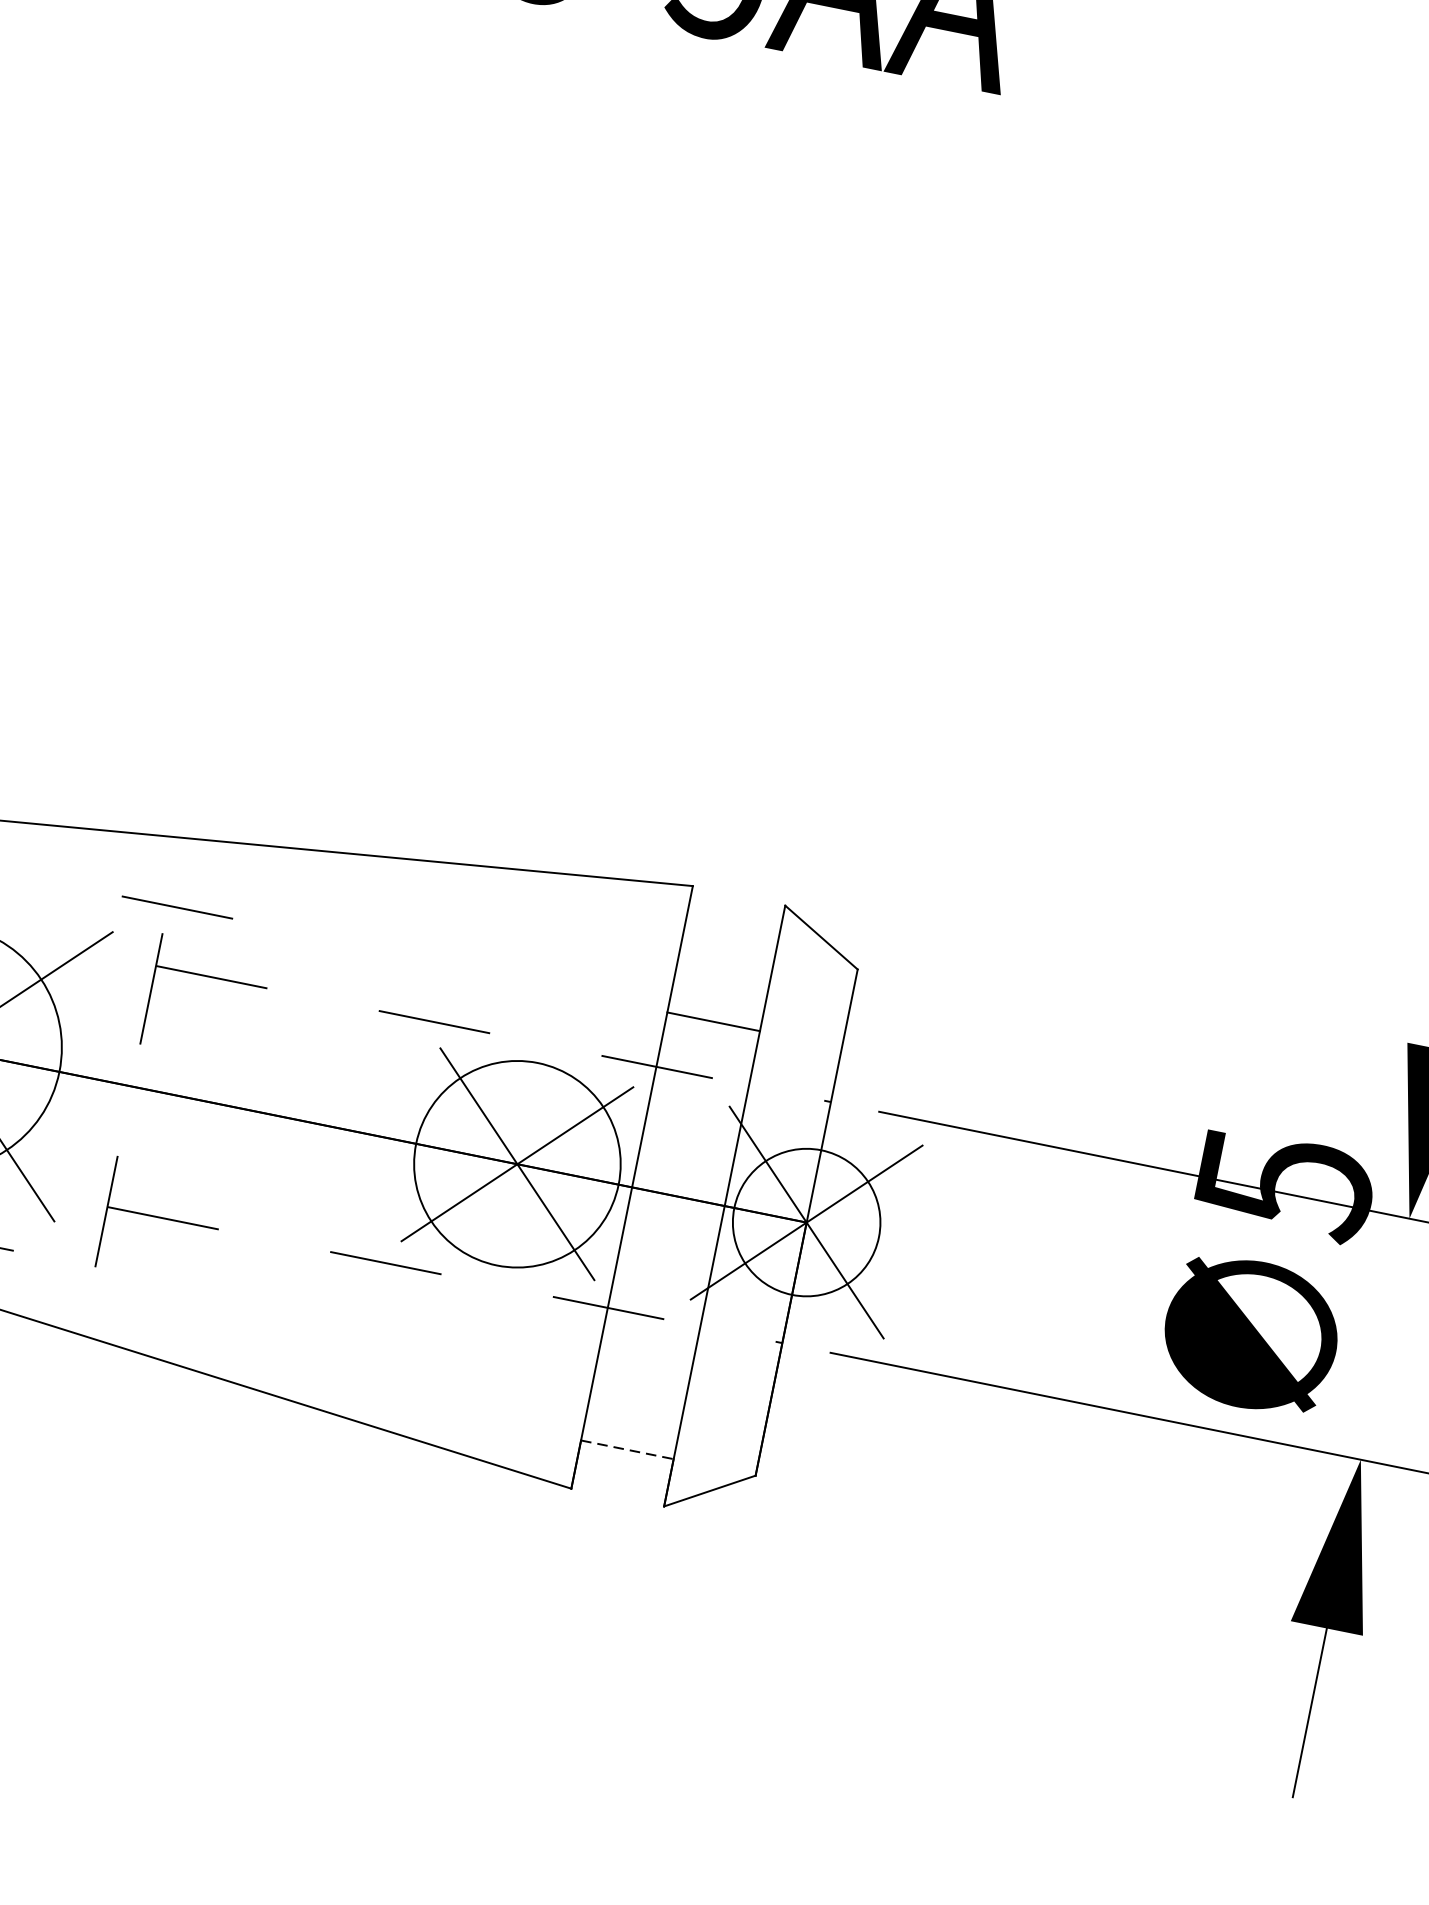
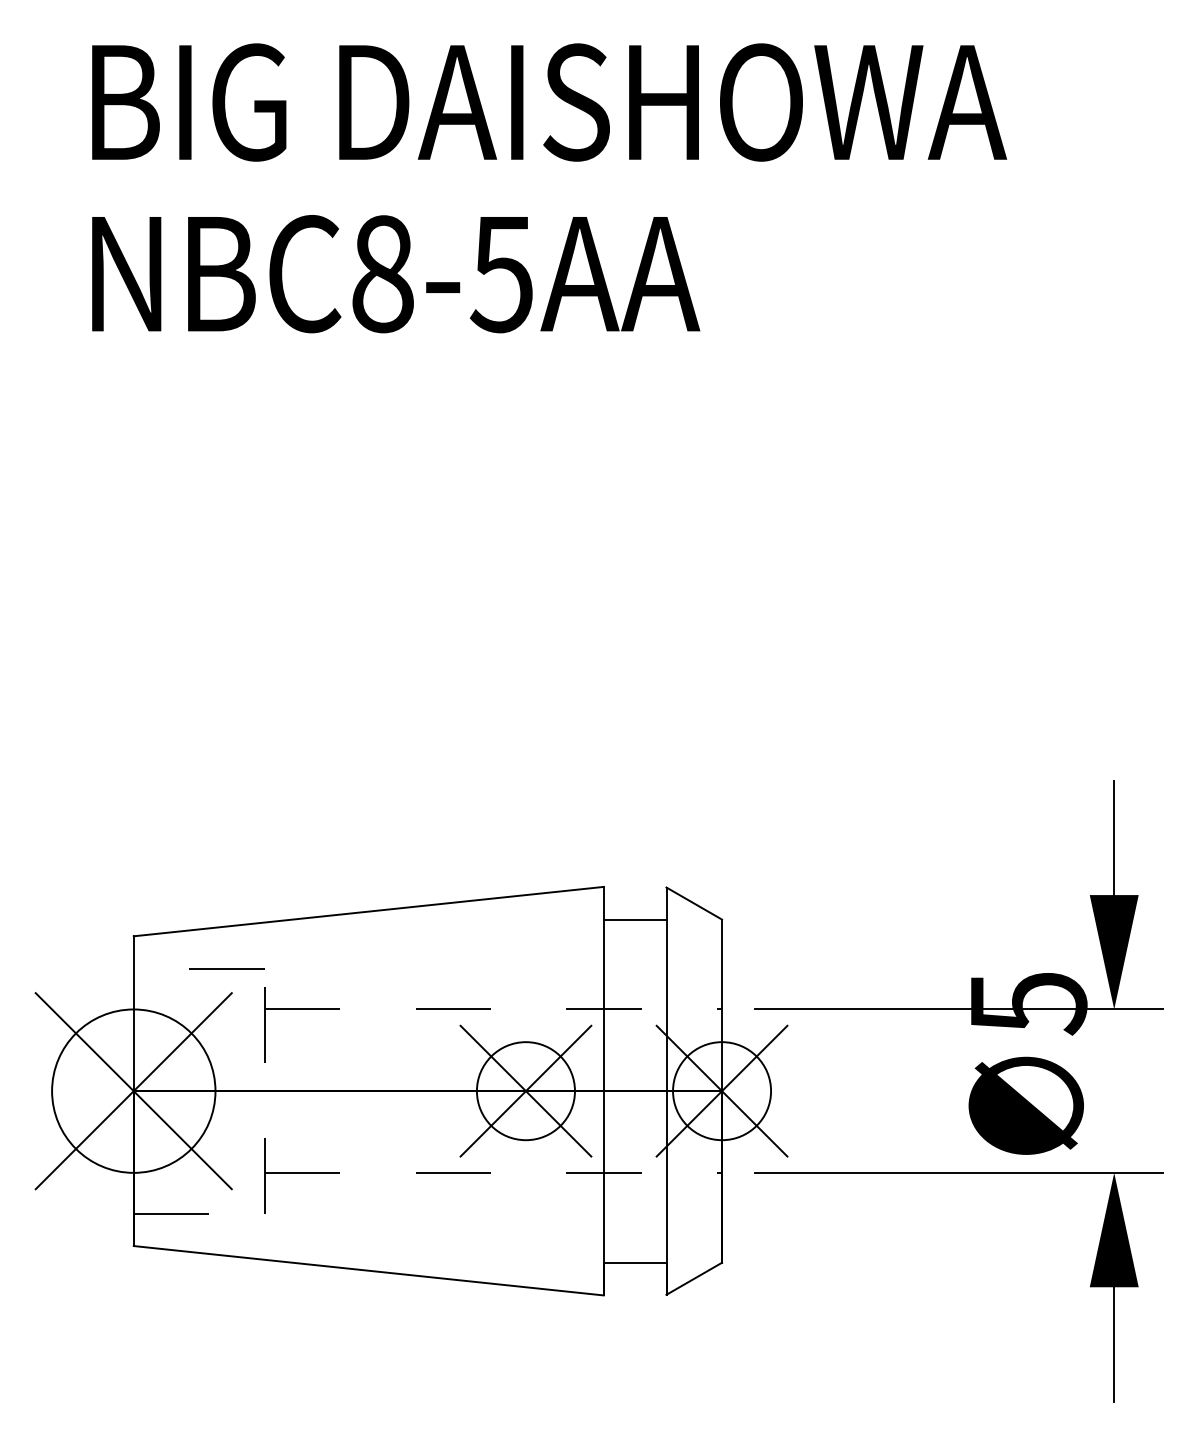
line: (177, 907) -> (226, 968), moved
line: (712, 1021) -> (634, 919), moved
circle: (516, 1164) -> (525, 1091), size x0.71
line: (628, 1449) -> (635, 1262), dashed -> solid

